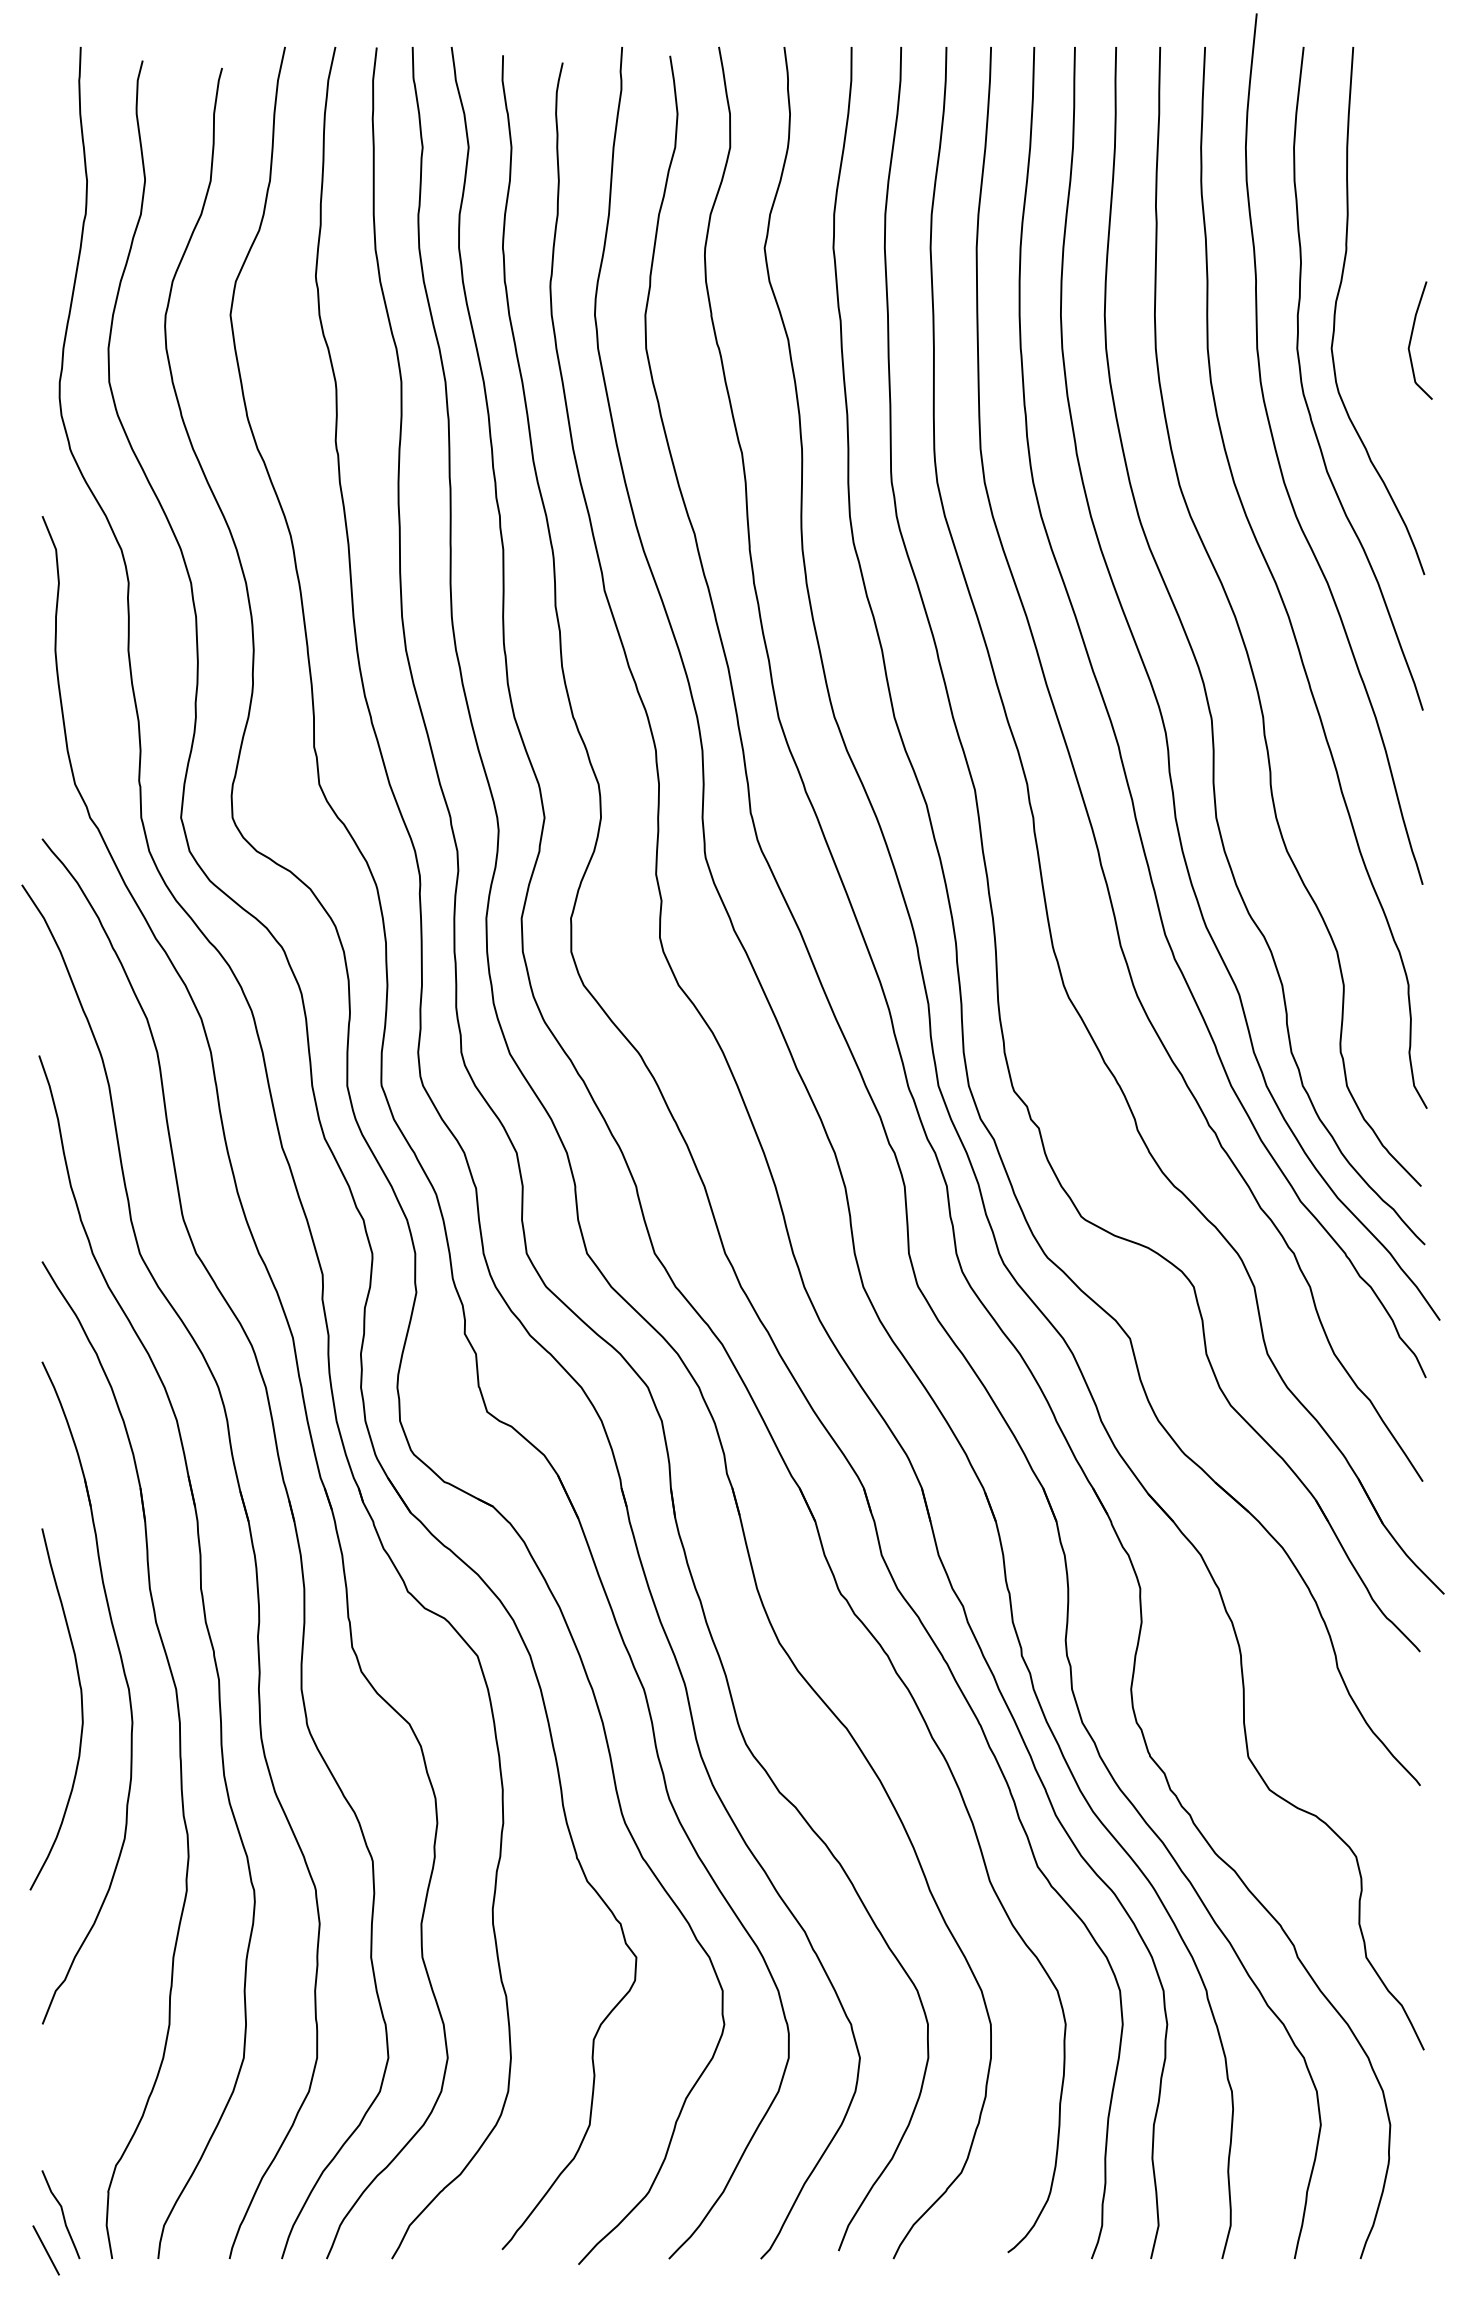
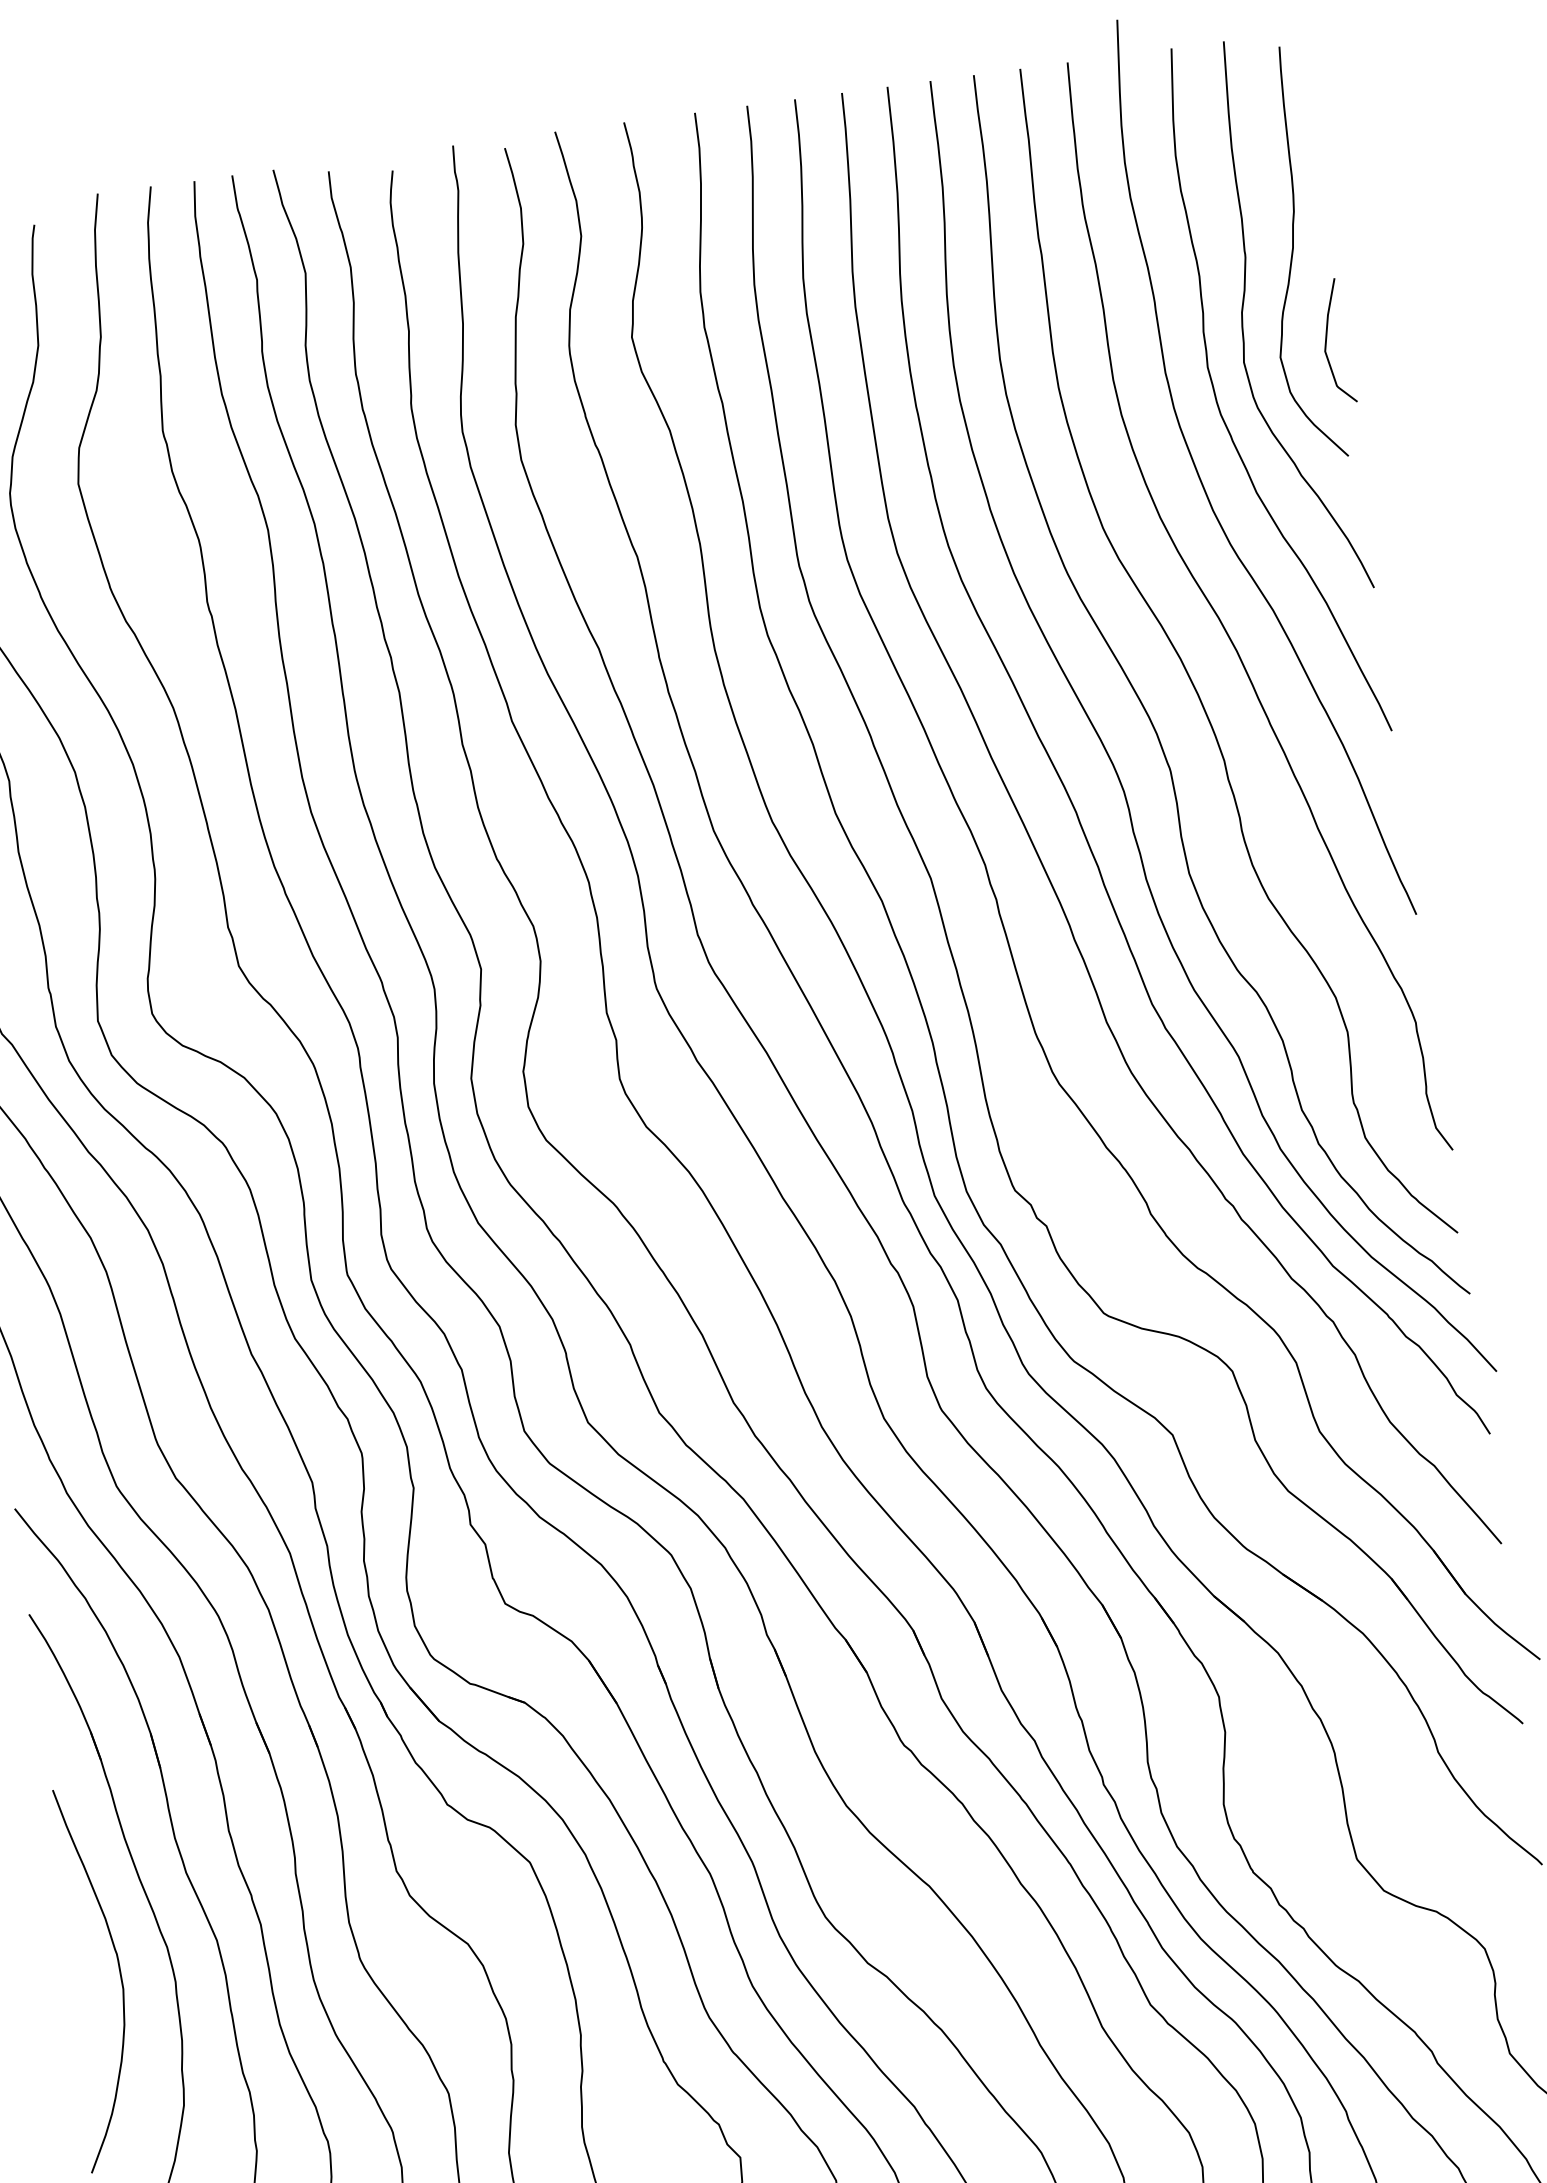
curve: (1391, 253) -> (1293, 253), added

